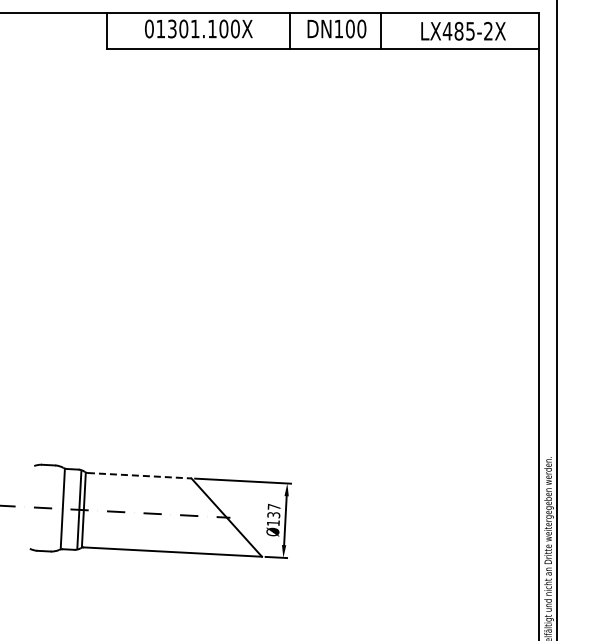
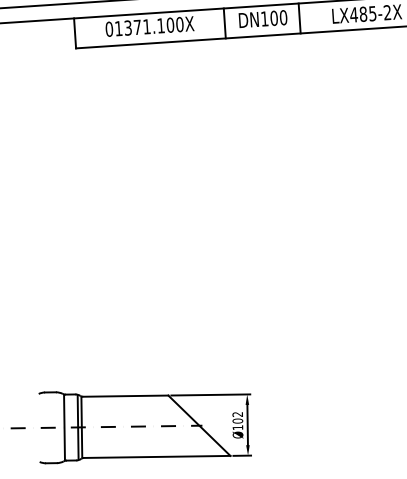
text: (183, 28) -> (137, 27), 01301.100X -> 01371.100X
line: (139, 475) -> (125, 395), dashed -> solid
text: (273, 510) -> (237, 417), Ø137 -> Ø102

